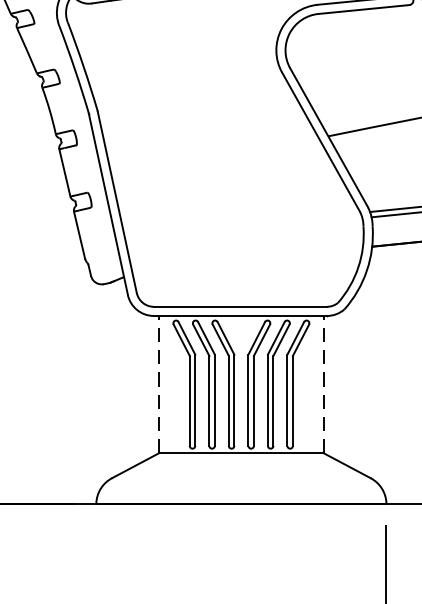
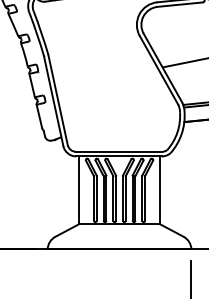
line: (158, 384) -> (78, 190), dashed -> solid
line: (324, 384) -> (160, 190), dashed -> solid

